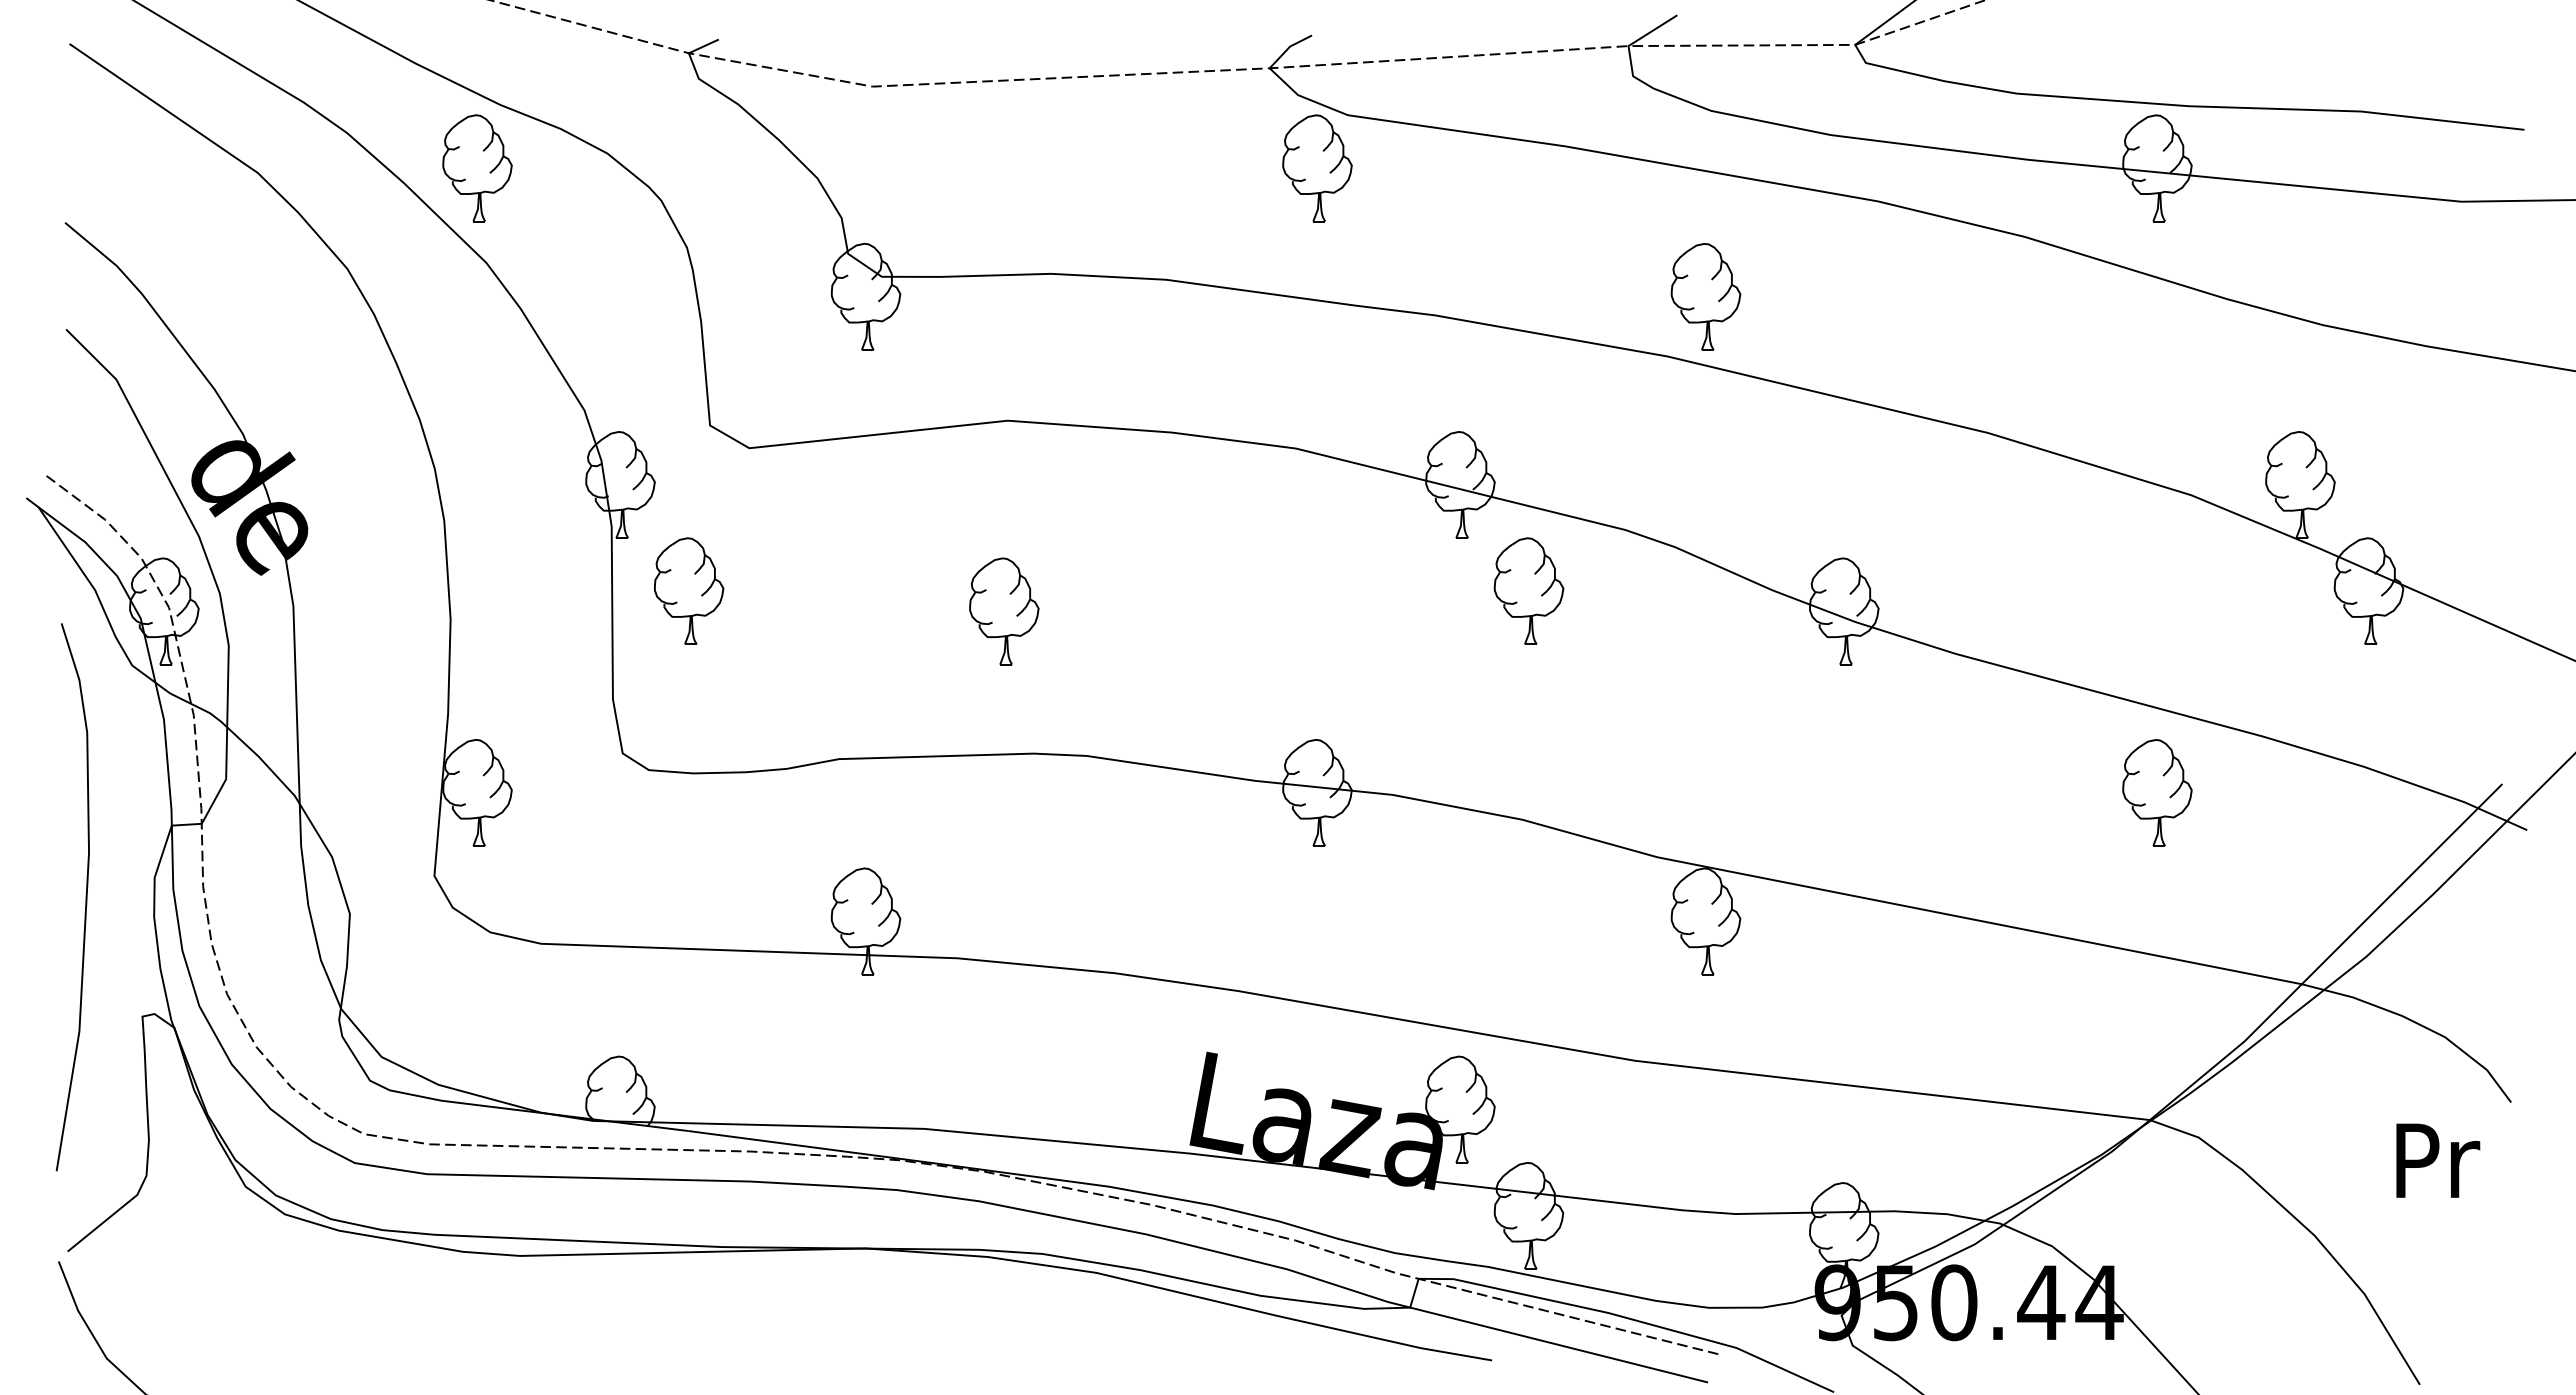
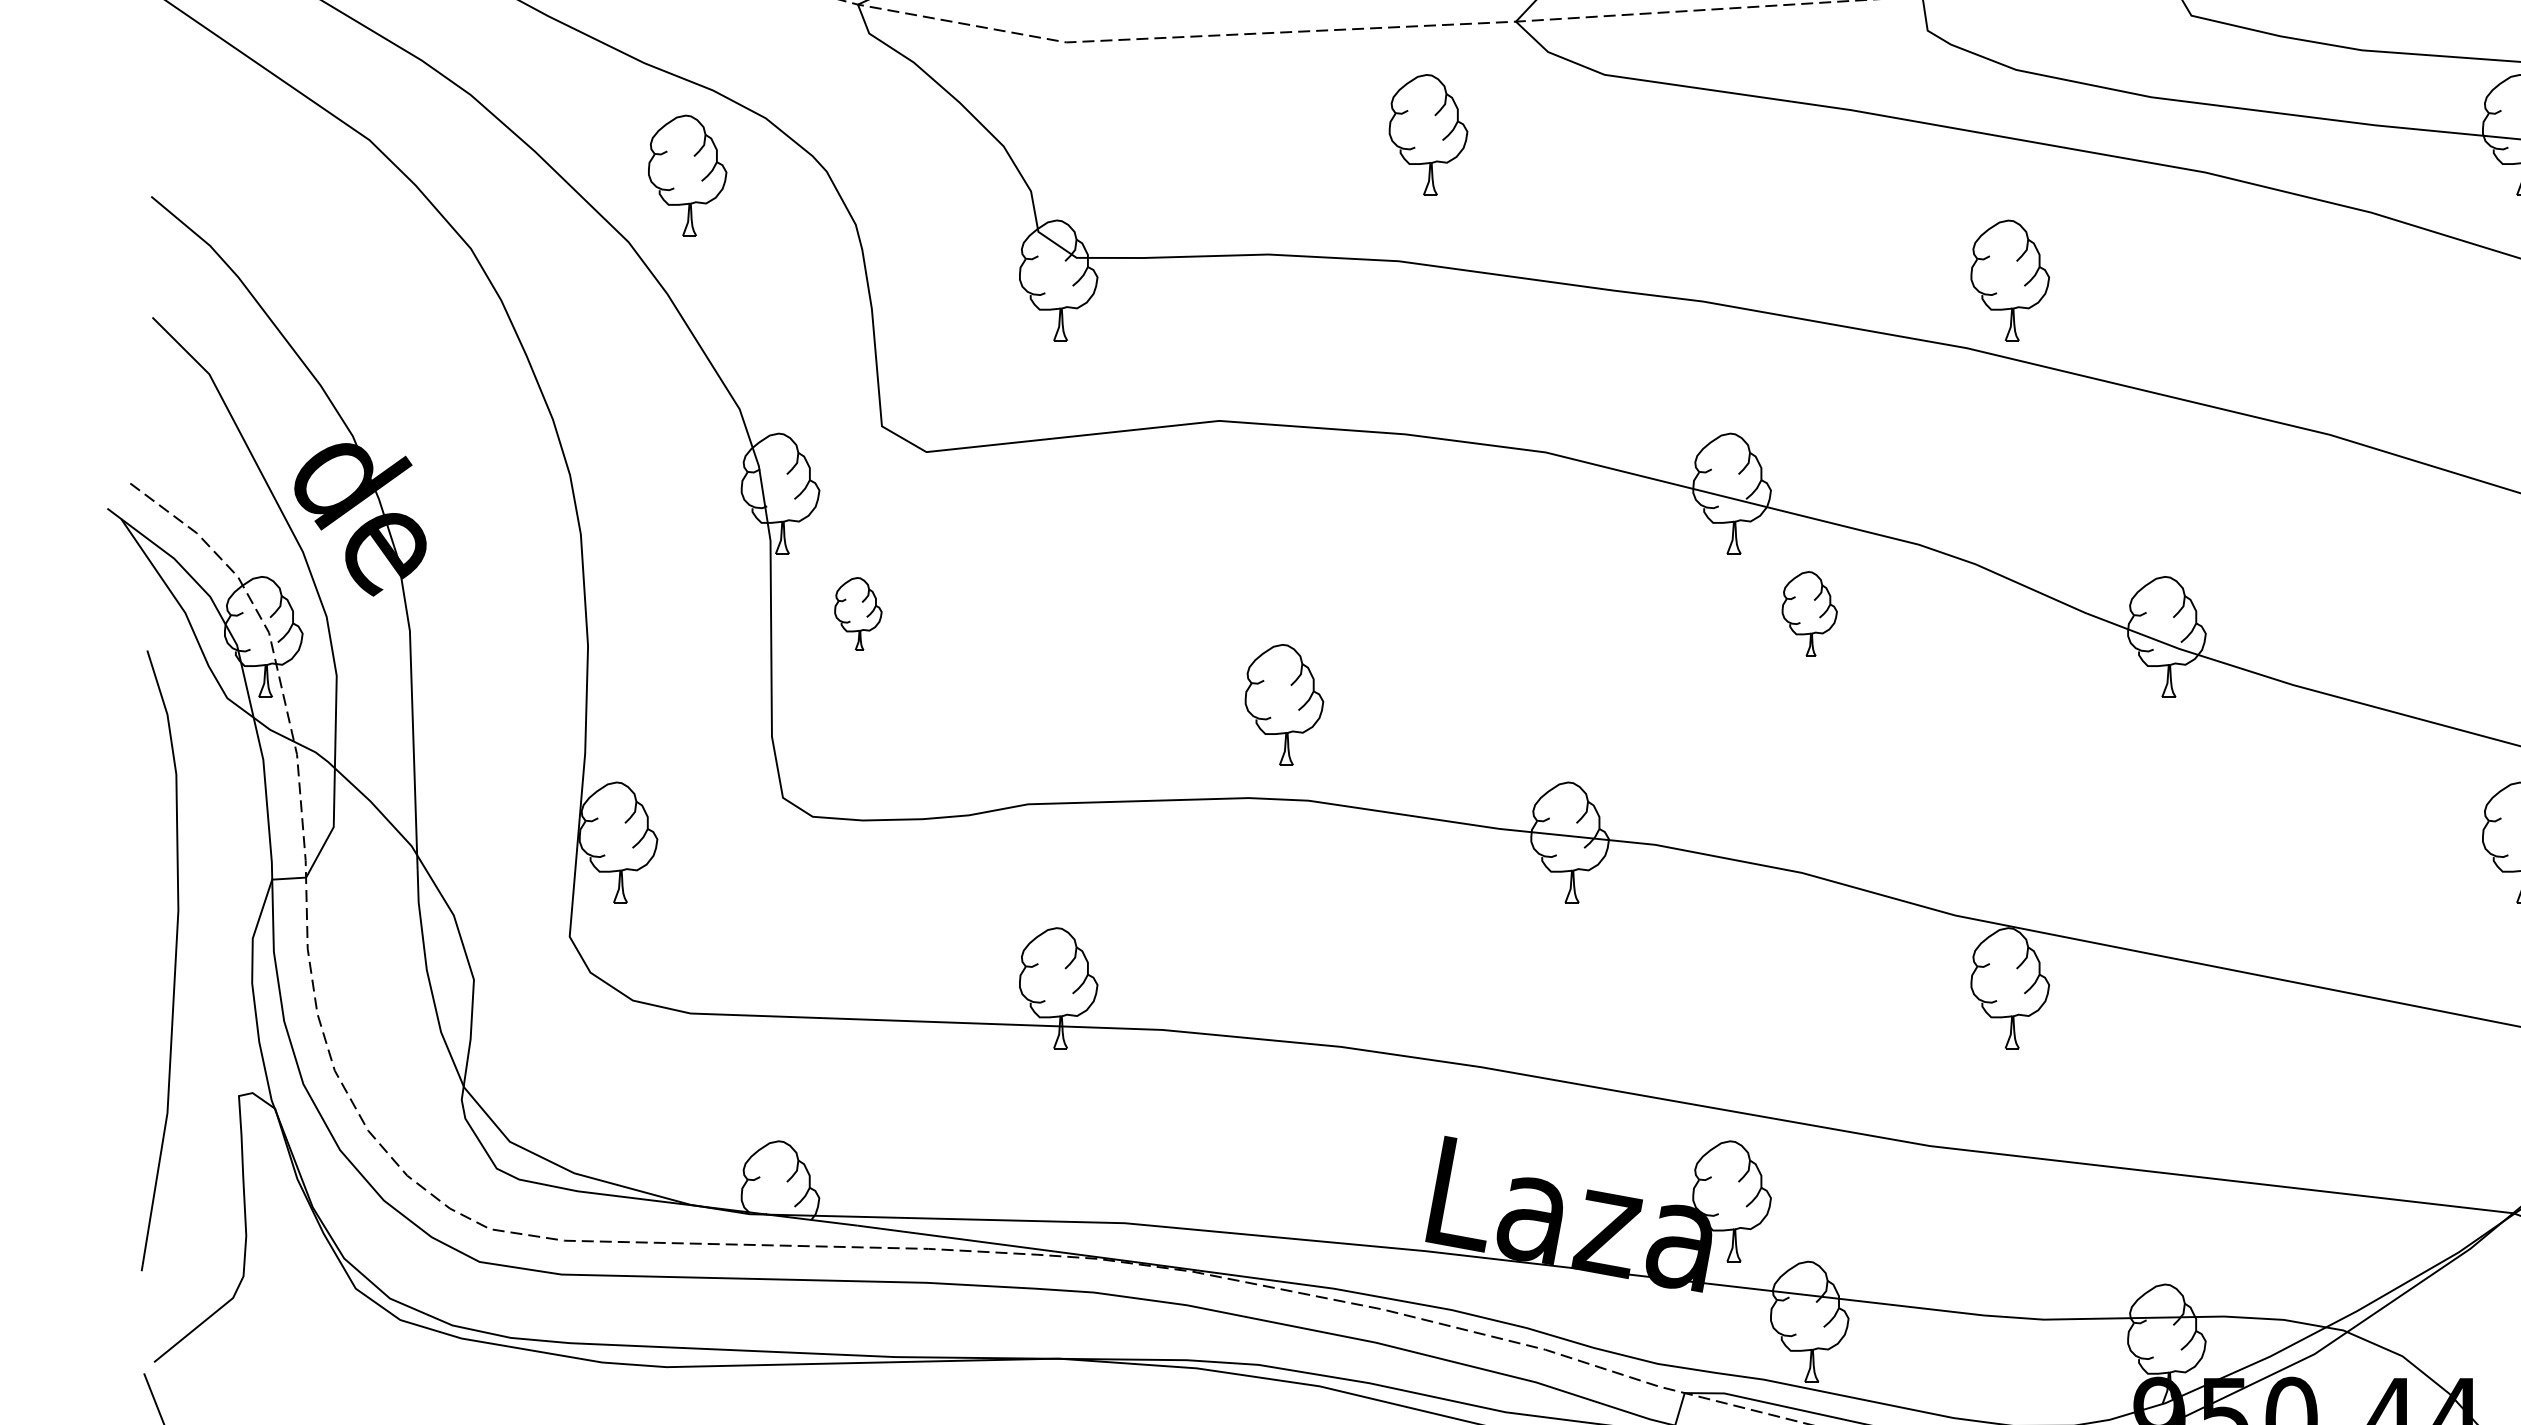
part: (477, 168) -> (687, 175), moved
part: (1317, 168) -> (1428, 135), moved
part: (689, 590) -> (858, 613), size x0.6
part: (1528, 590) -> (1809, 613), size x0.7
part: (1004, 611) -> (1284, 705), moved

